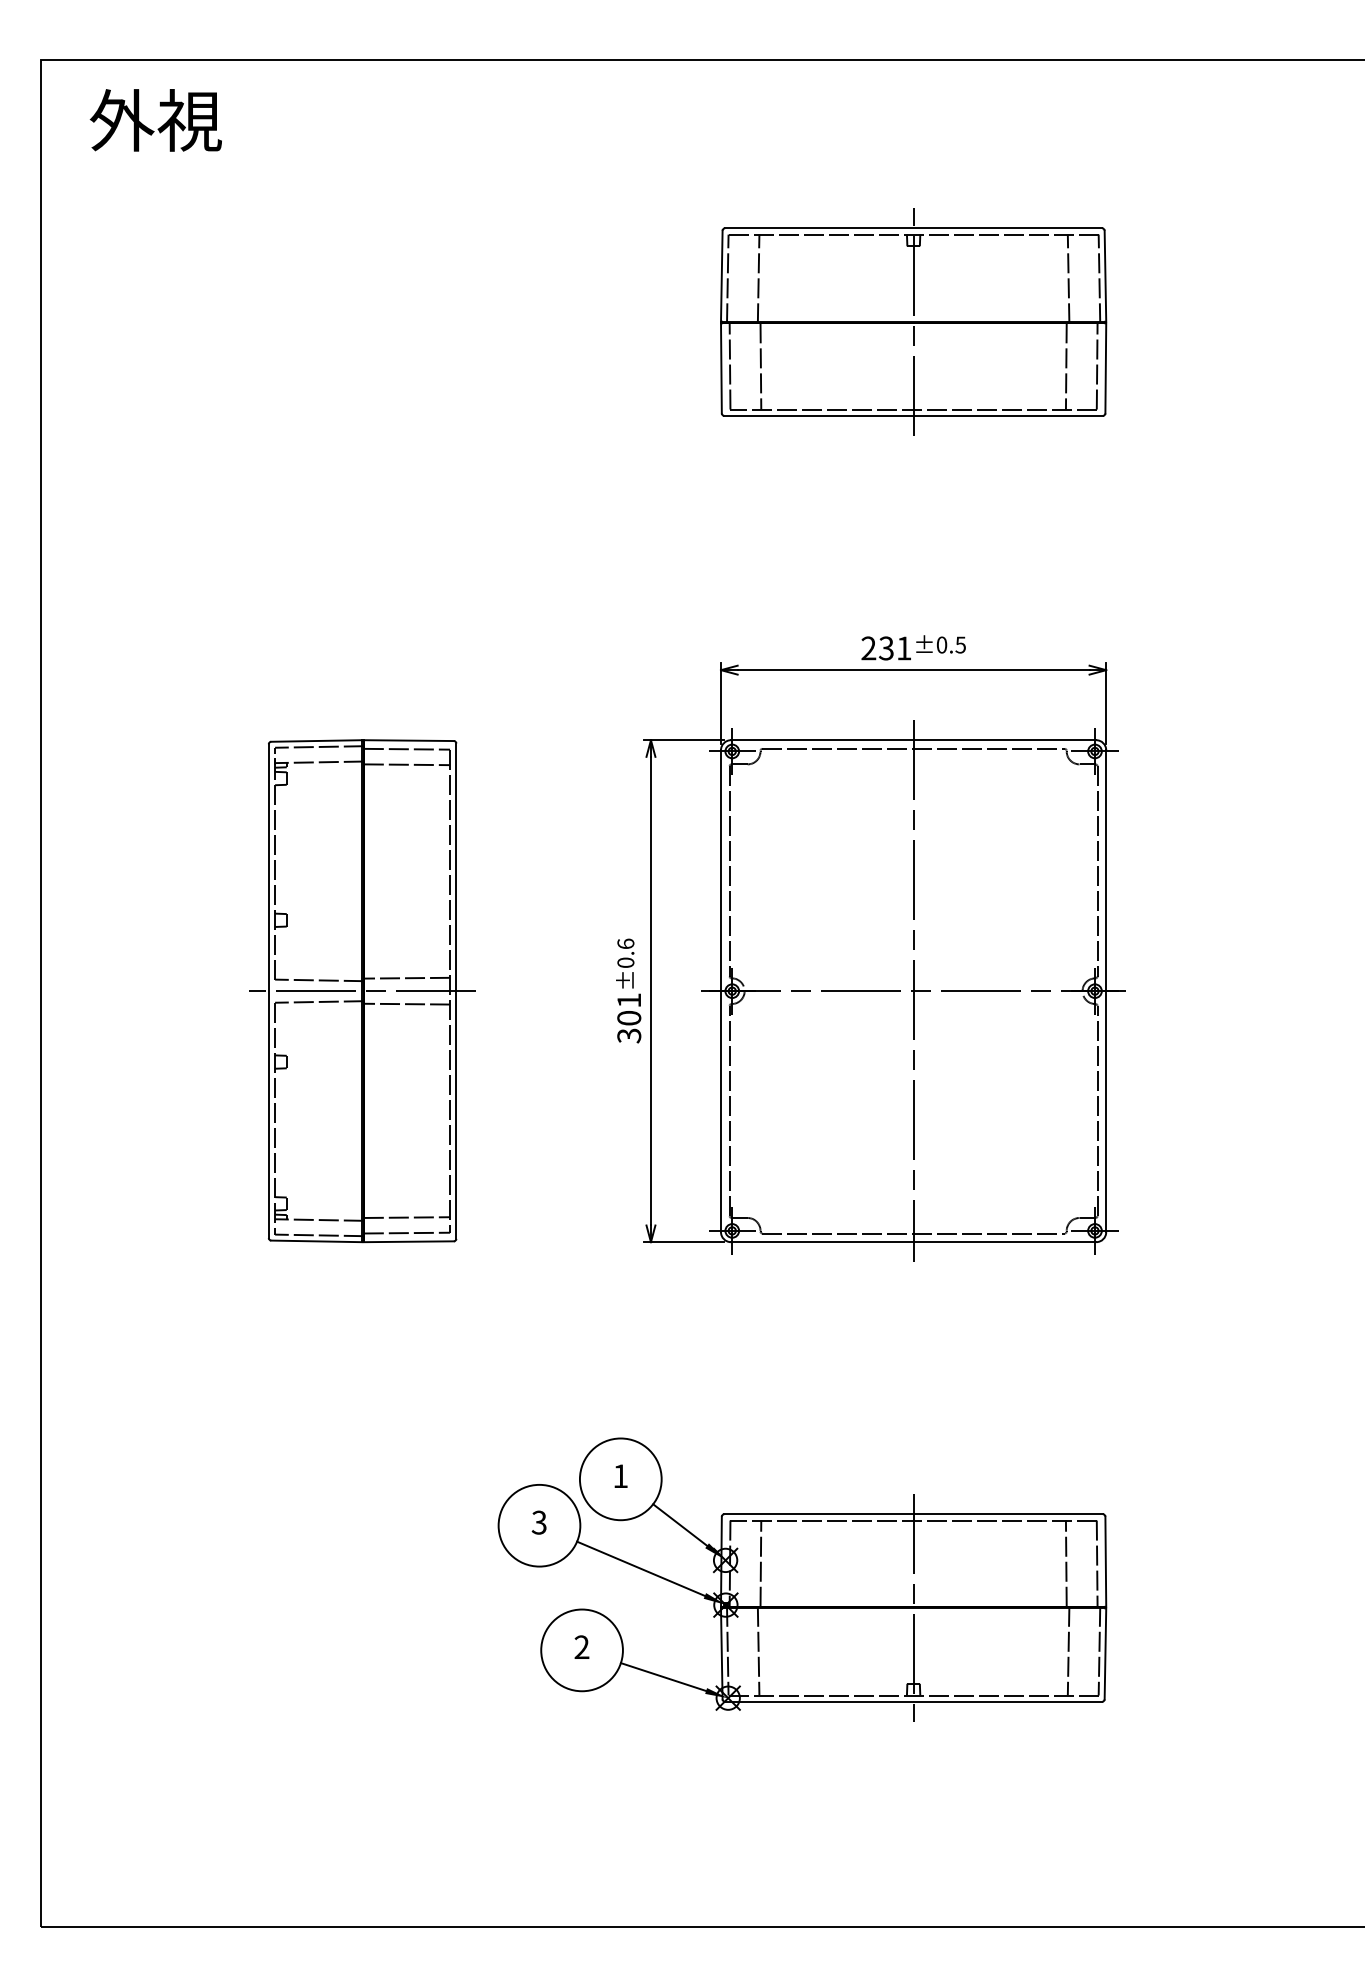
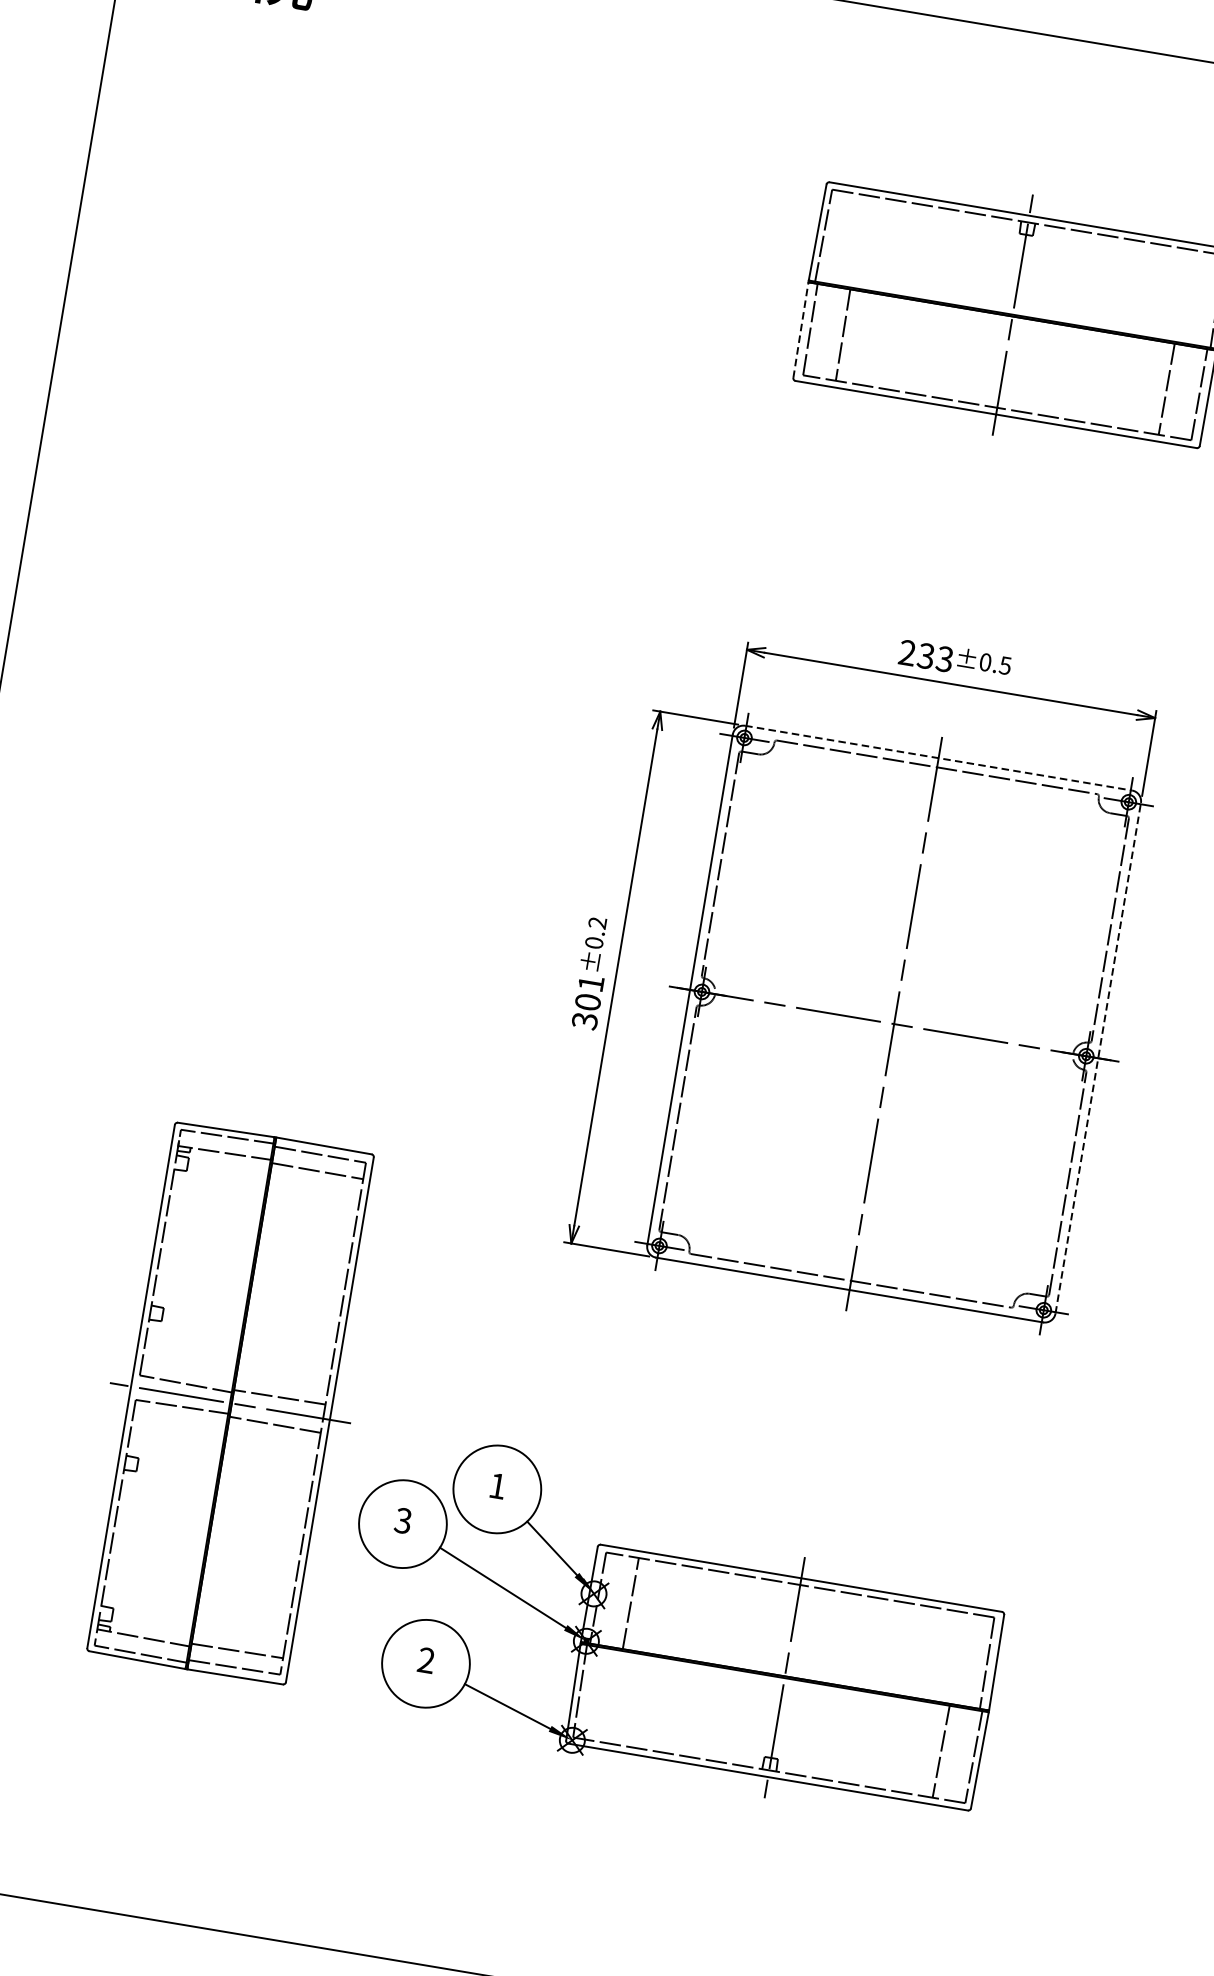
line: (758, 278) -> (856, 241), removed
line: (1068, 278) -> (1184, 296), removed
line: (721, 367) -> (801, 329), solid -> dashed
text: (903, 648) -> (944, 659), 231 -> 233
line: (913, 740) -> (938, 758), solid -> dashed
text: (625, 943) -> (597, 922), ±0.6 -> ±0.2
part: (362, 991) -> (230, 1403), moved
line: (1106, 991) -> (1098, 1058), solid -> dashed
line: (1065, 1563) -> (953, 1657), removed
line: (758, 1650) -> (612, 1695), removed

